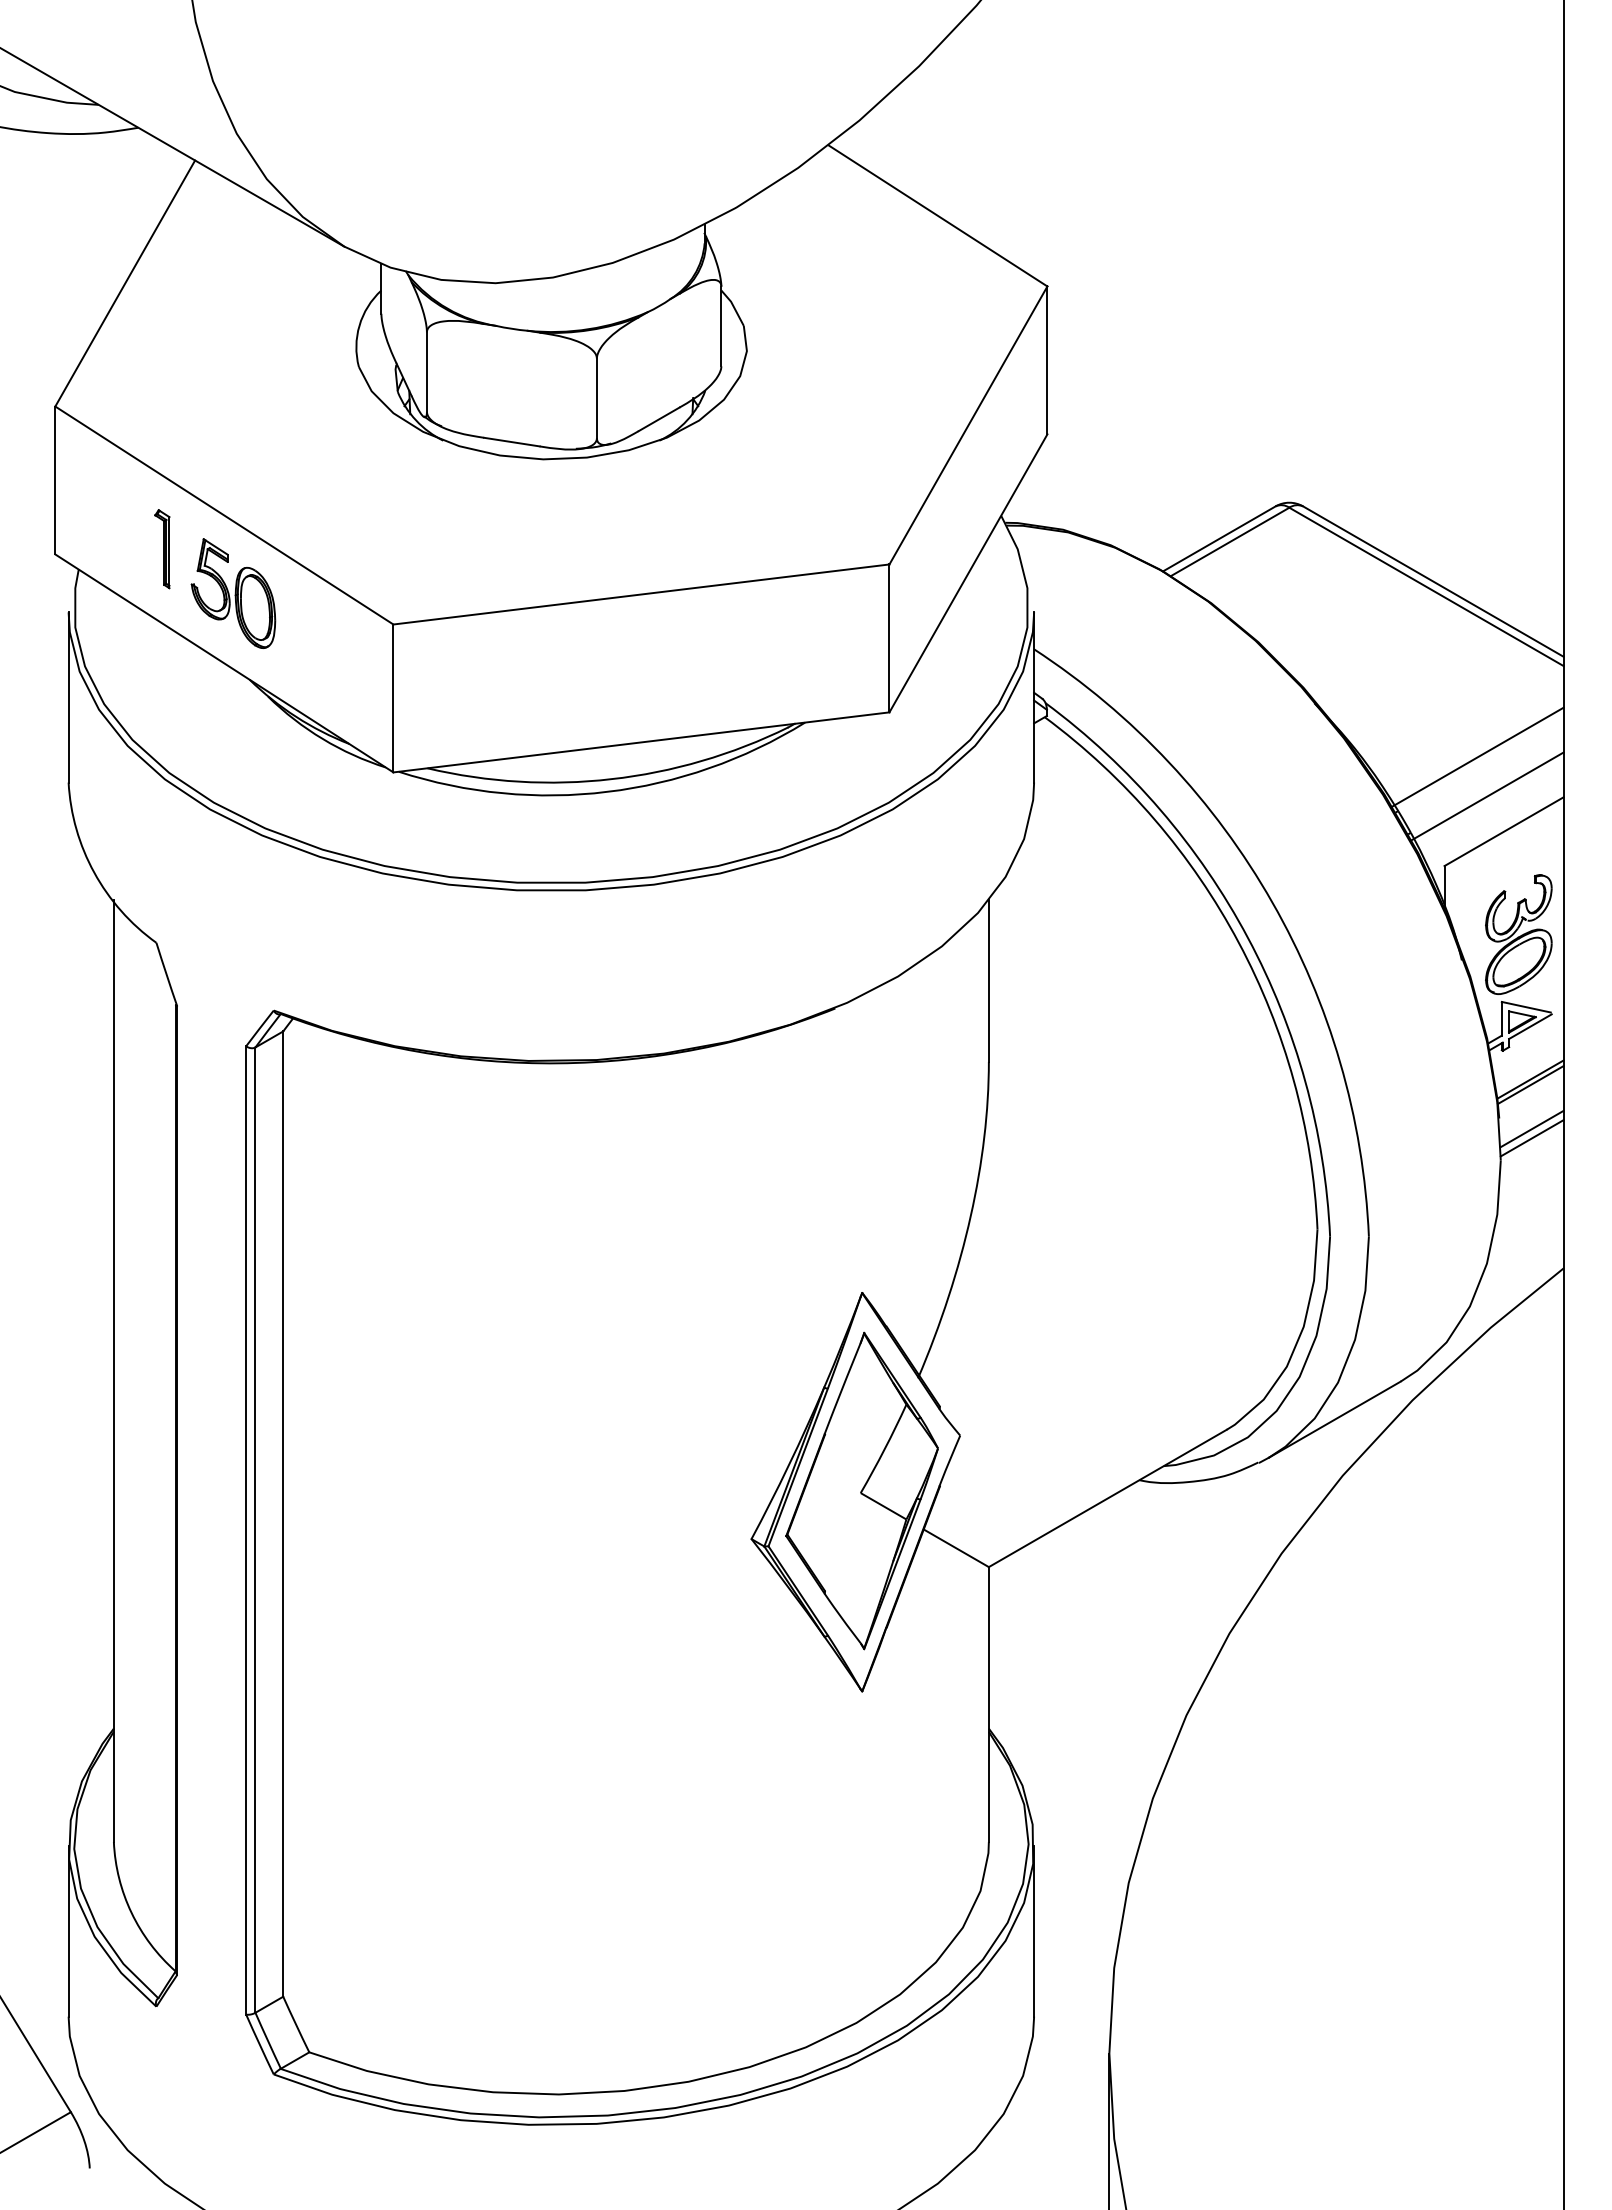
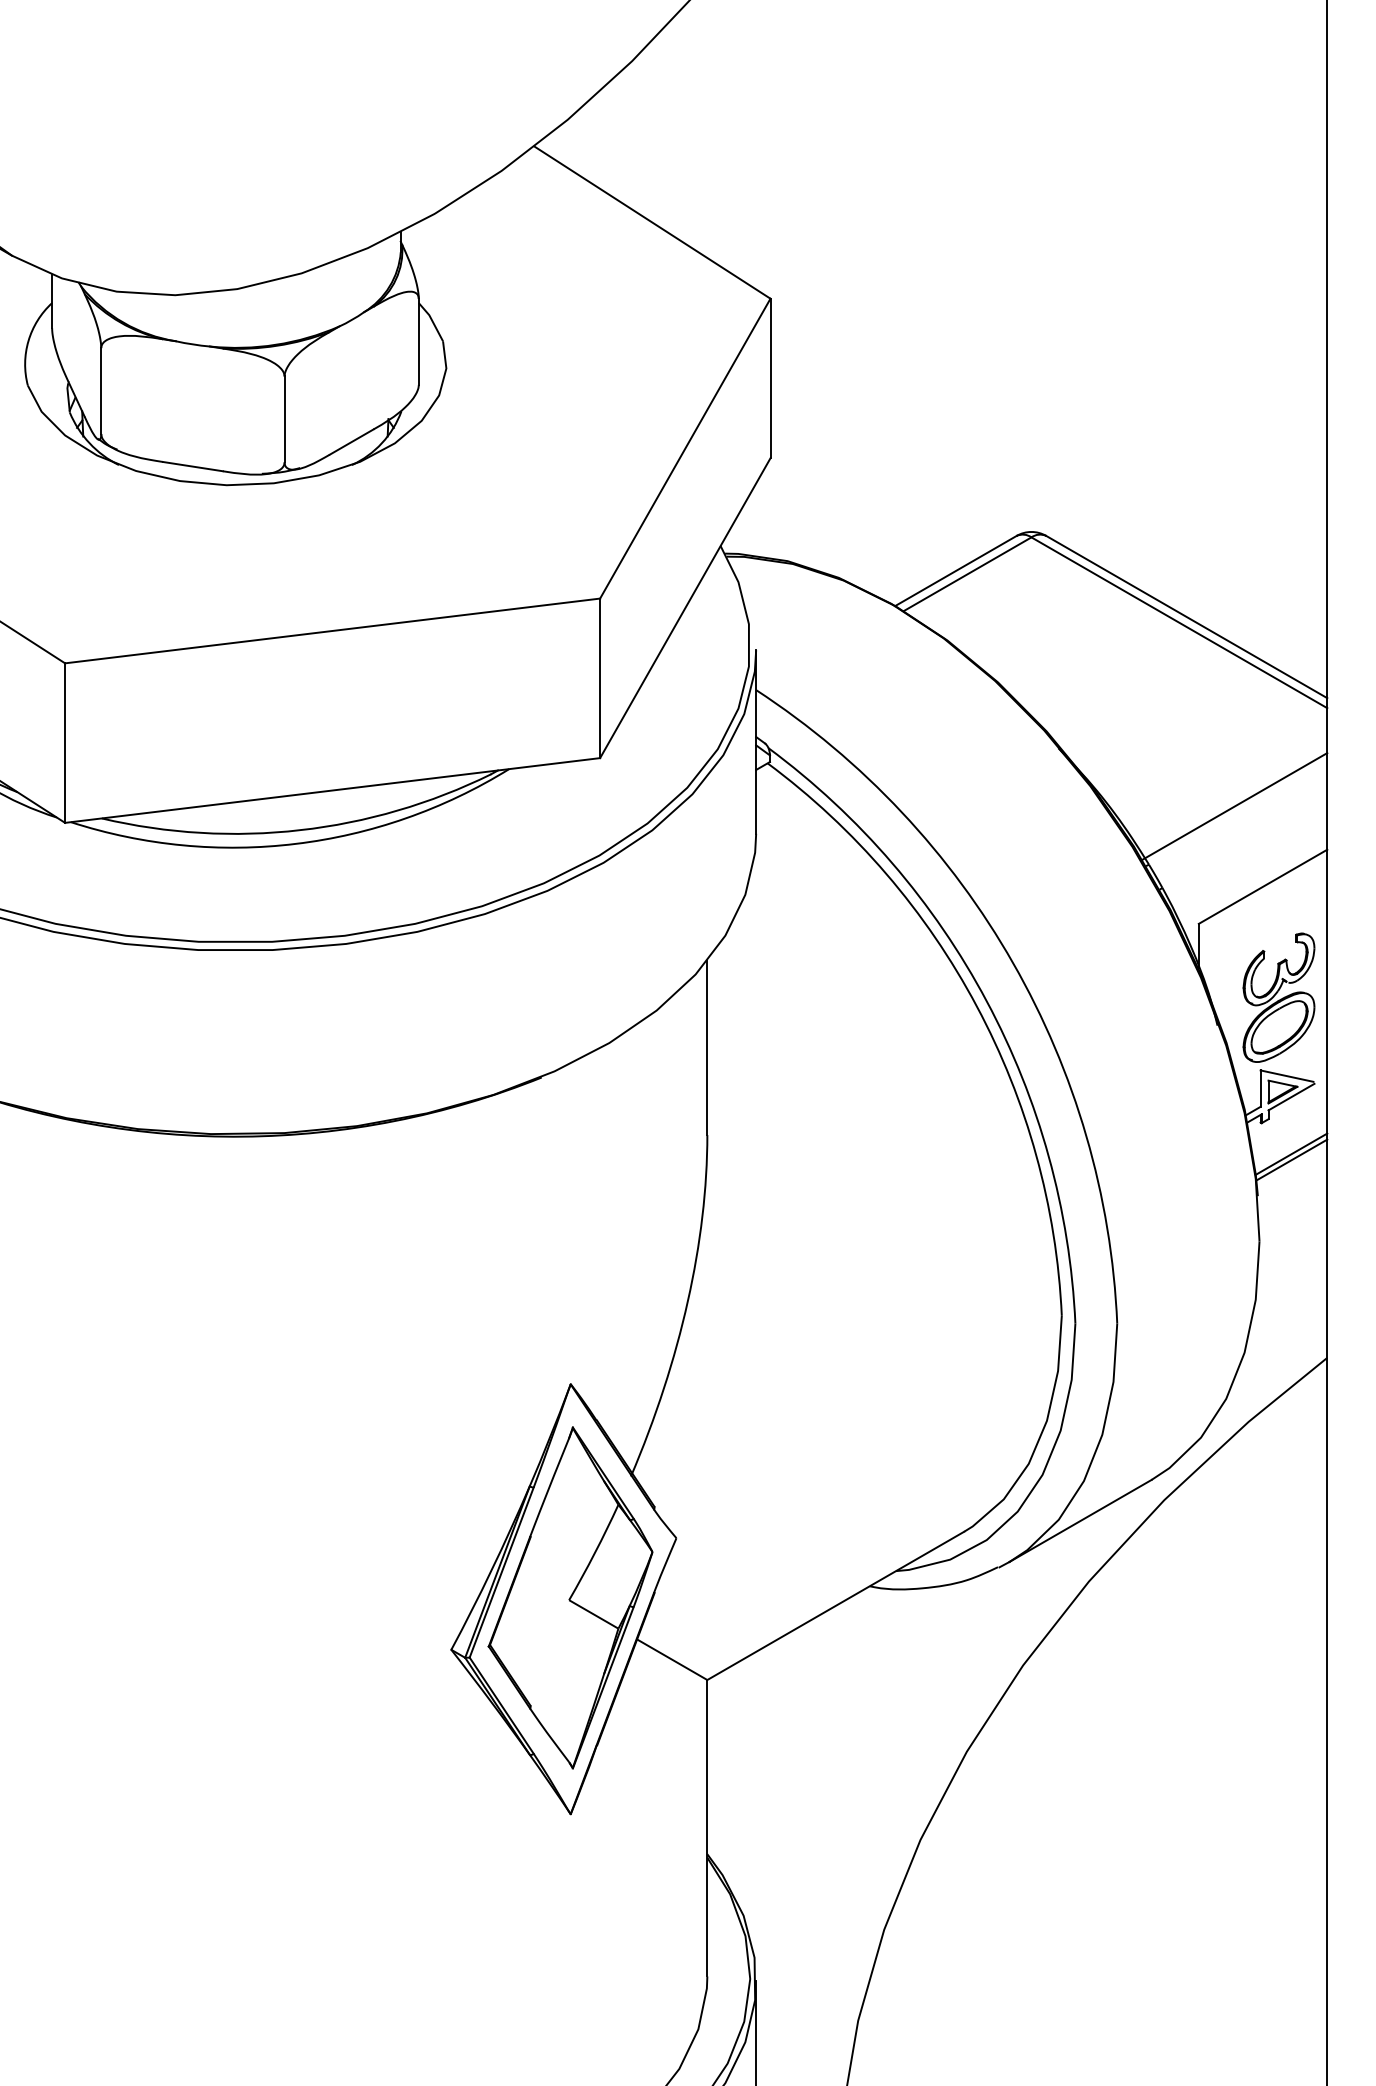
line: (1487, 796) -> (1245, 848), removed
line: (1531, 1128) -> (1292, 1206), removed
line: (1531, 1138) -> (1292, 1217), removed

